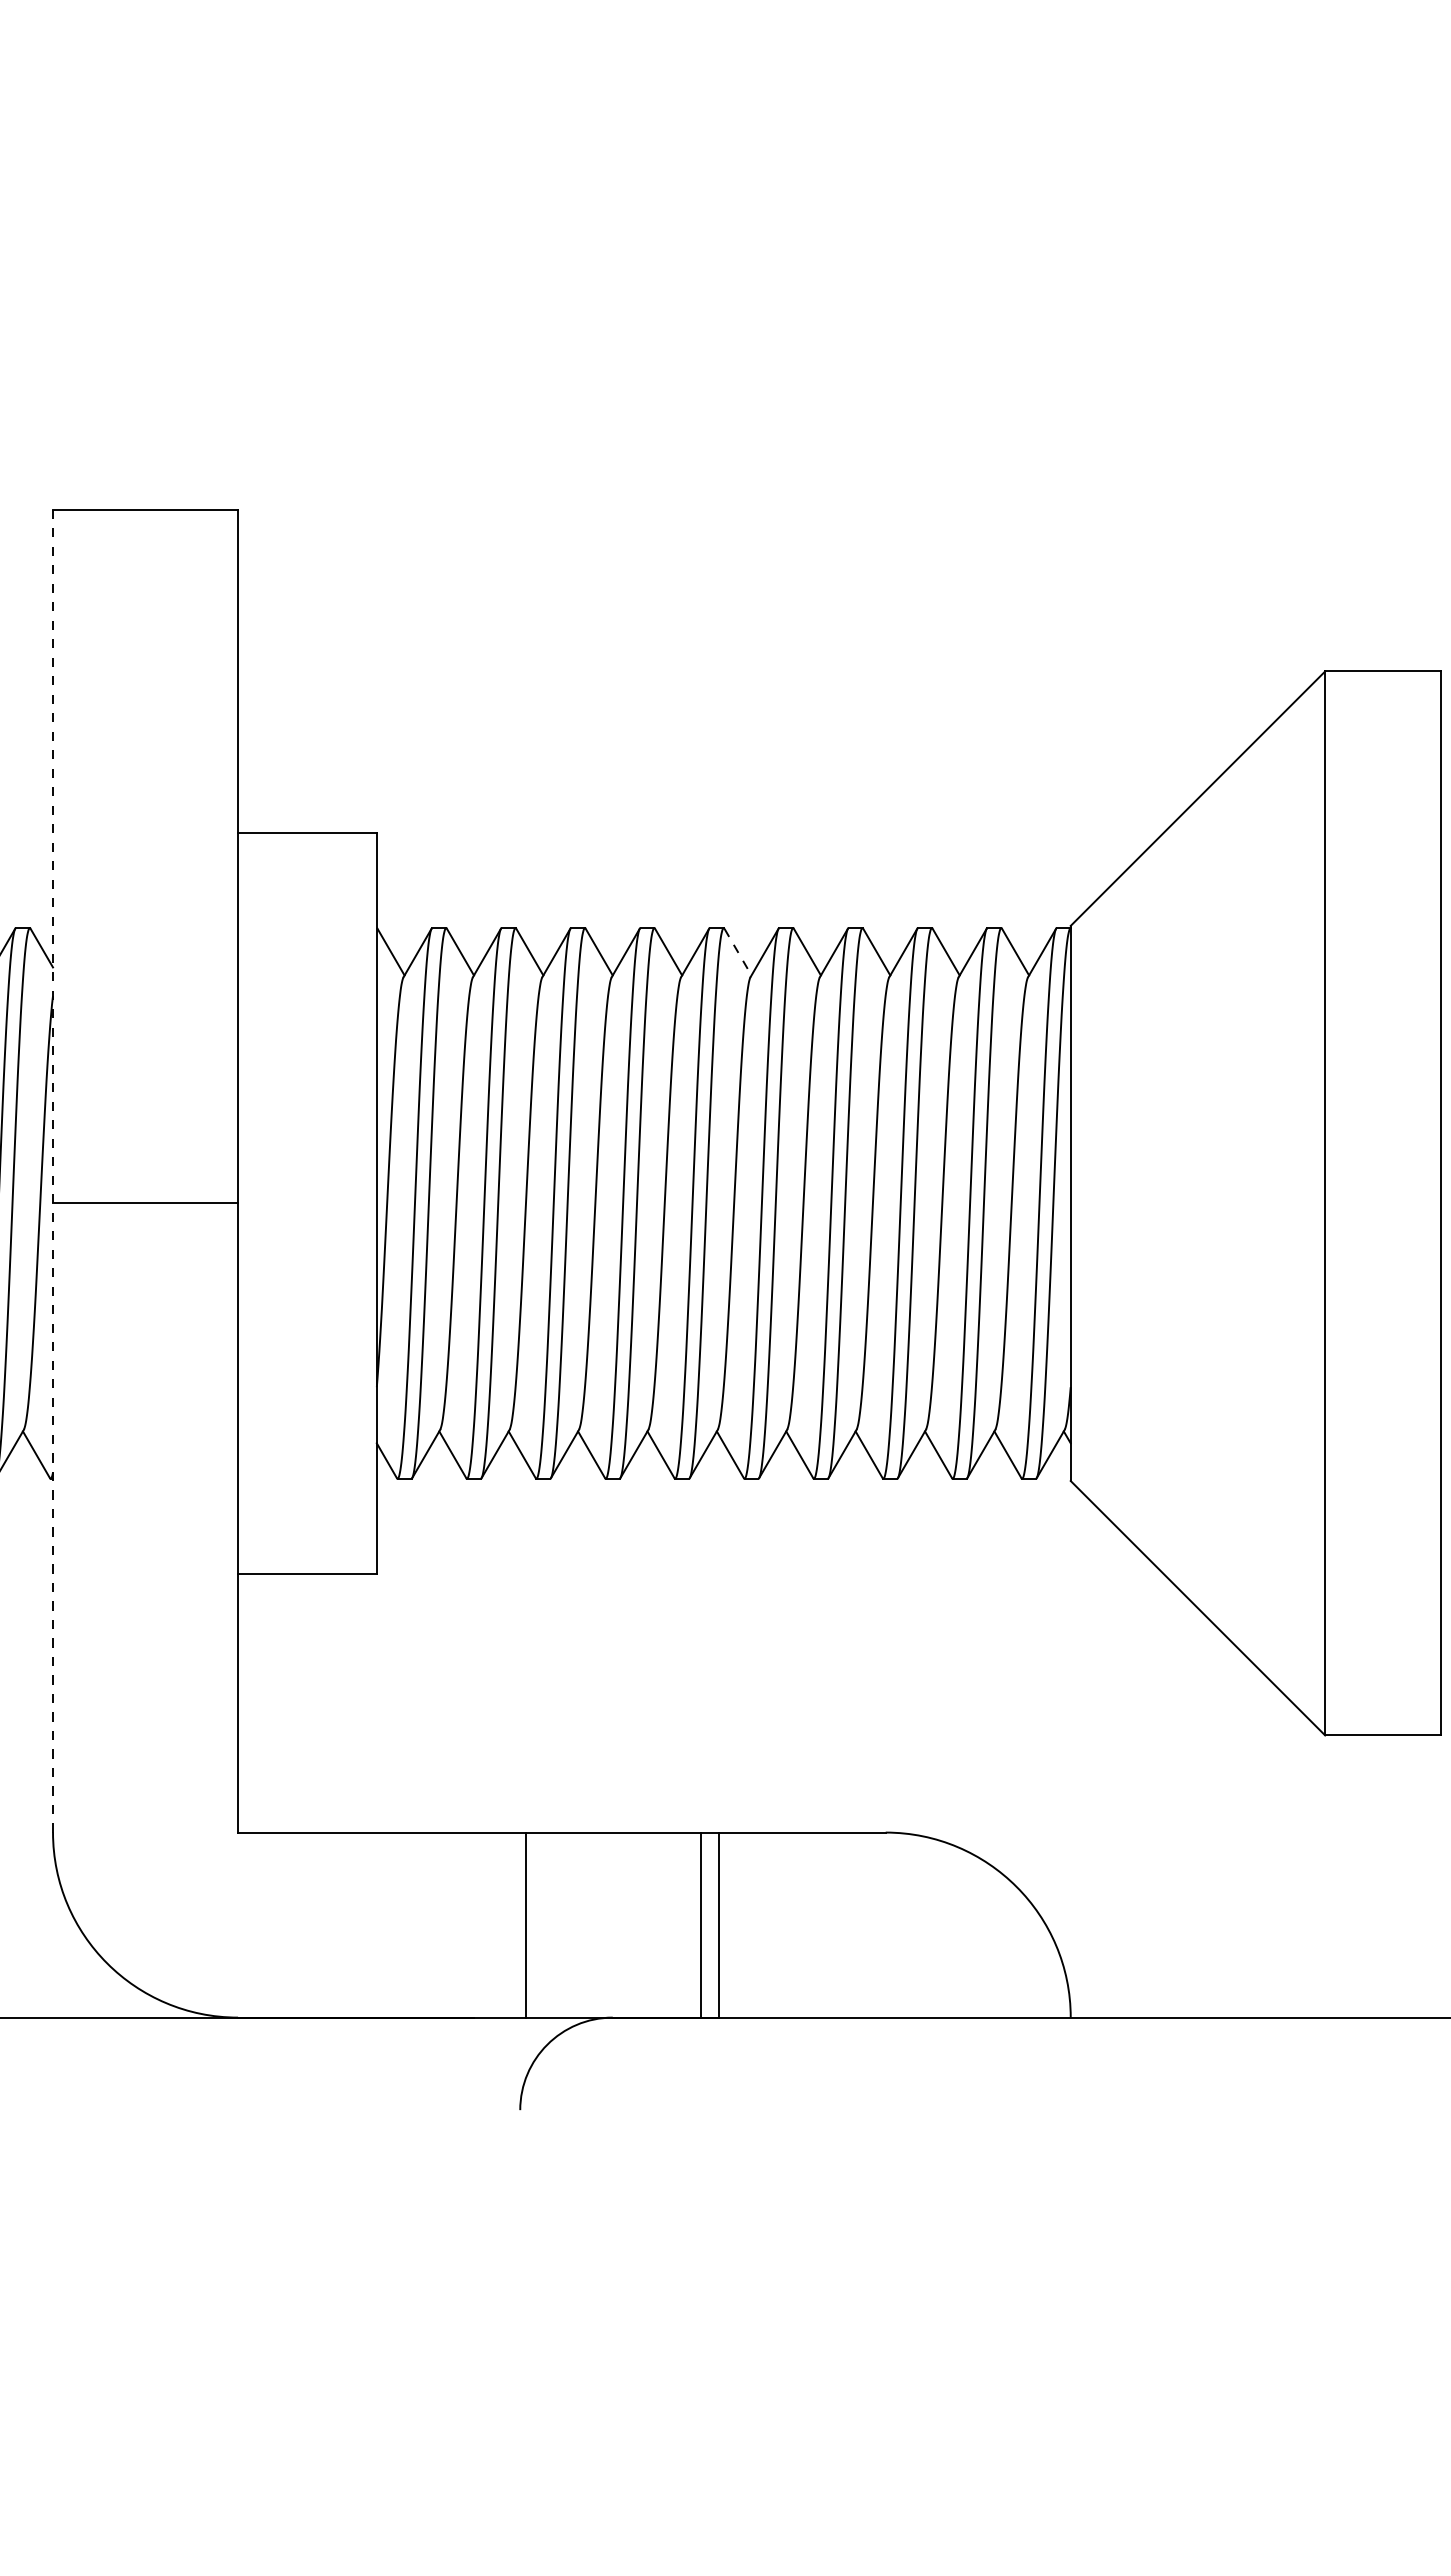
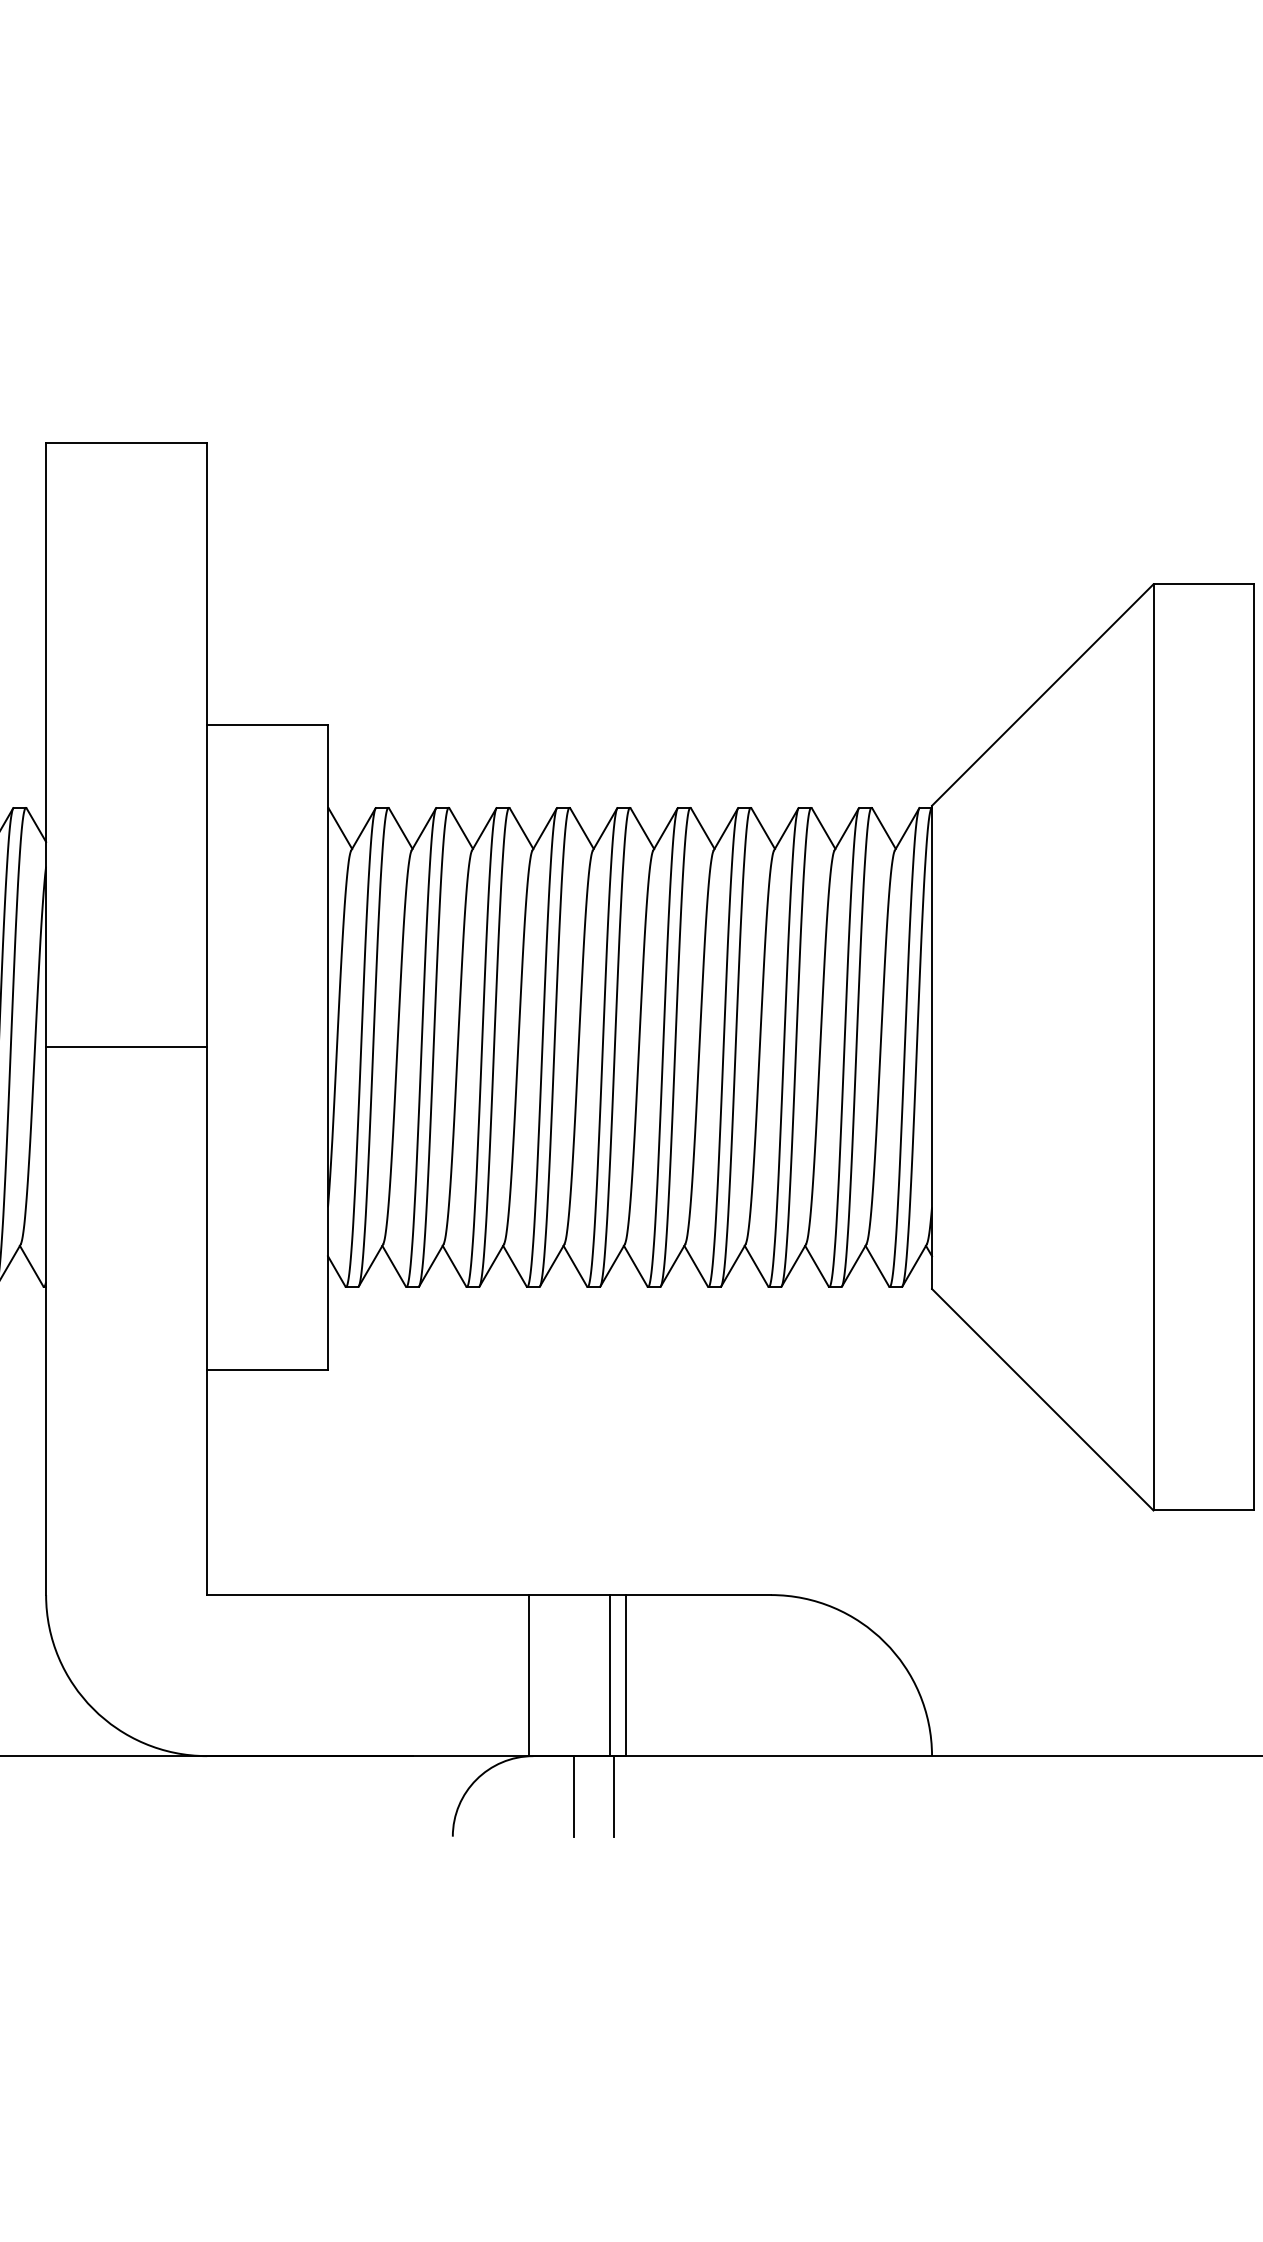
line: (738, 952) -> (642, 828), dashed -> solid
line: (53, 1171) -> (46, 1019), dashed -> solid
line: (526, 1924) -> (529, 1675), moved
line: (659, 2063) -> (574, 1796), added
line: (705, 2063) -> (614, 1796), added

